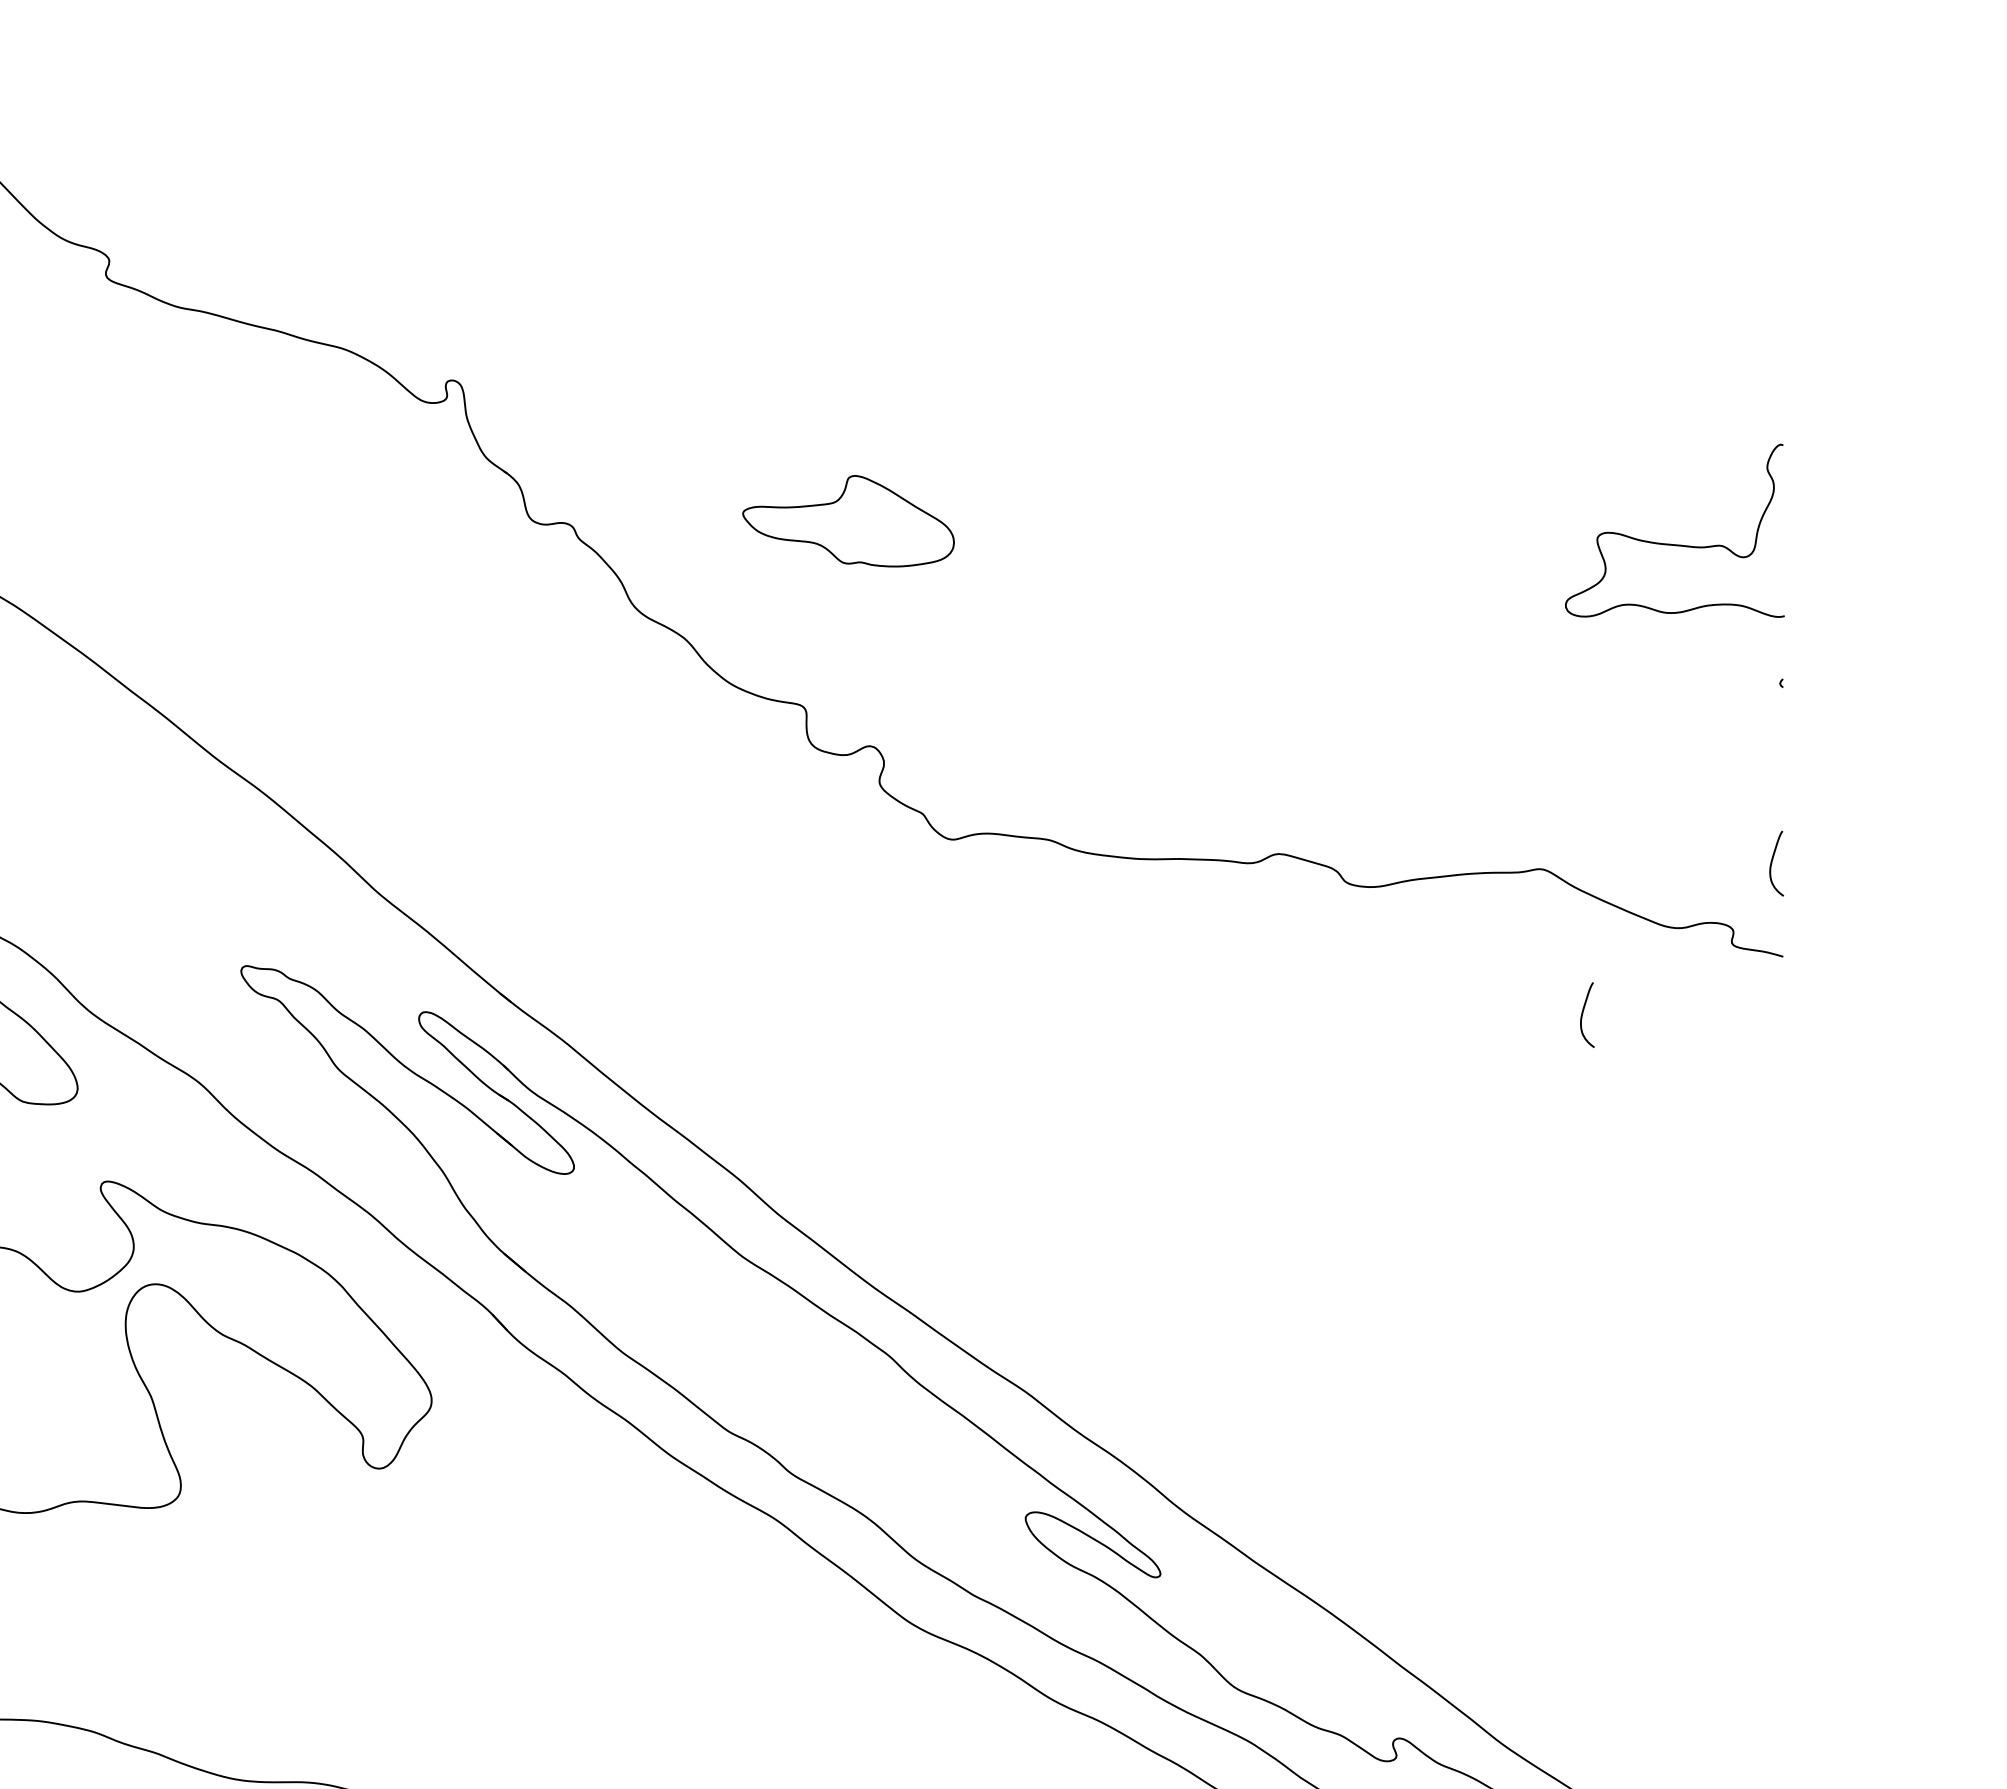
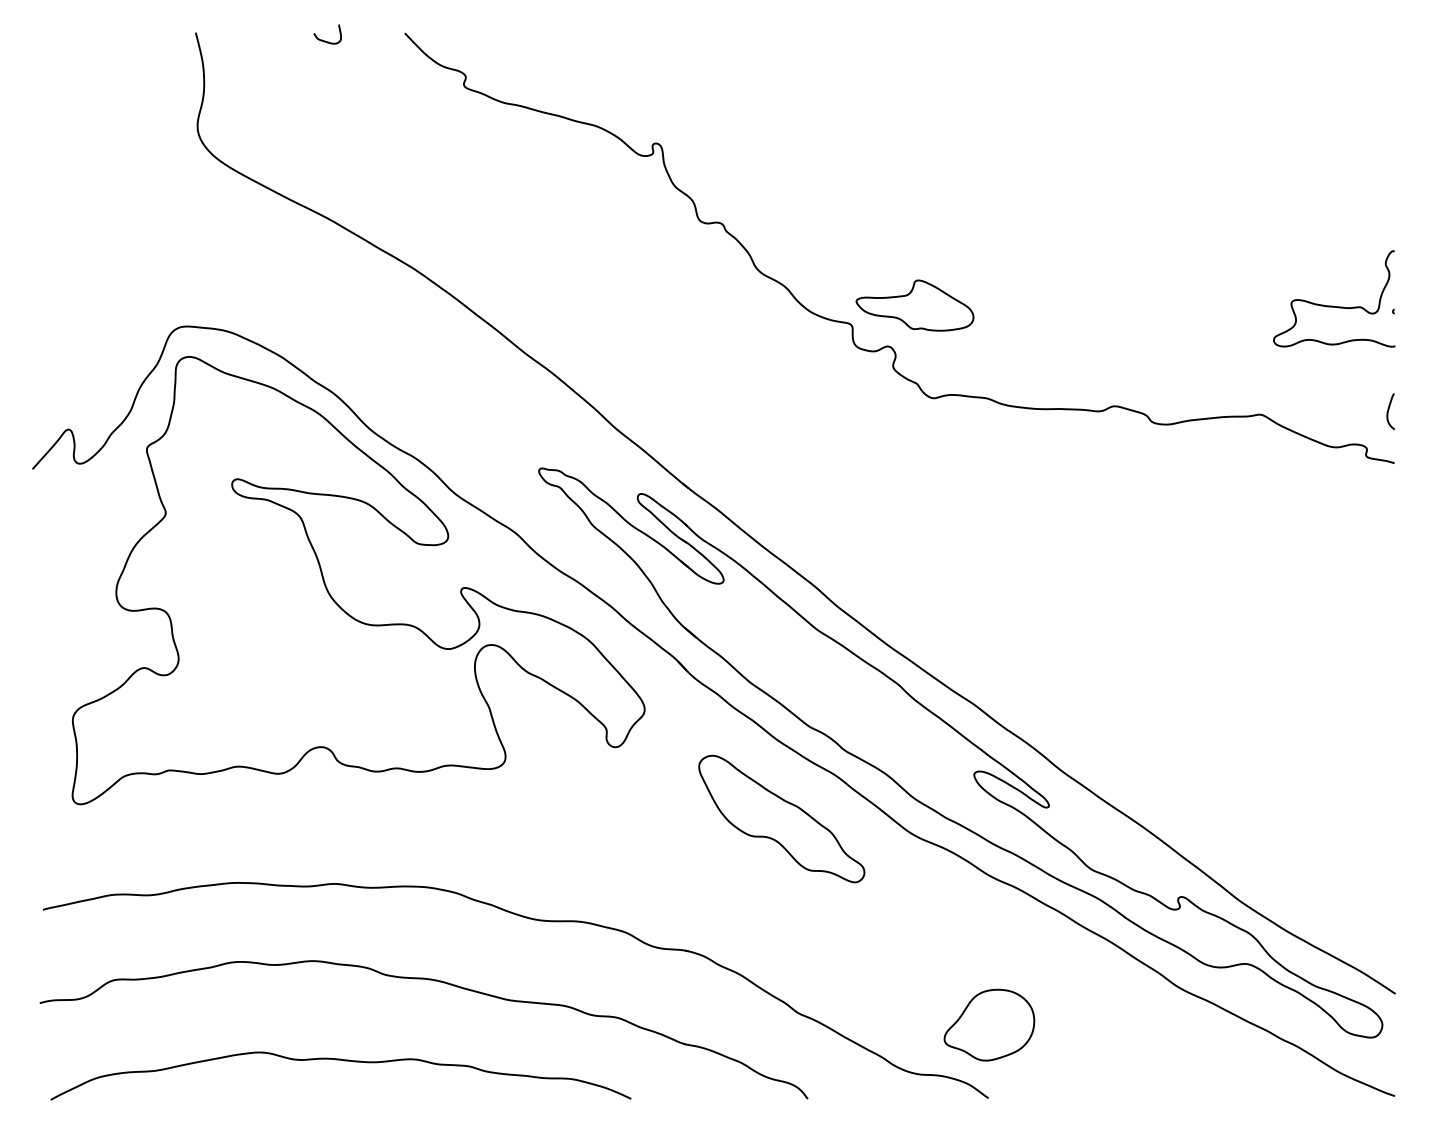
part: (847, 521) -> (914, 305), moved
curve: (1673, 542) -> (1333, 305), moved
curve: (1584, 1013) -> (1284, 494), removed
part: (678, 1597) -> (781, 818), added

